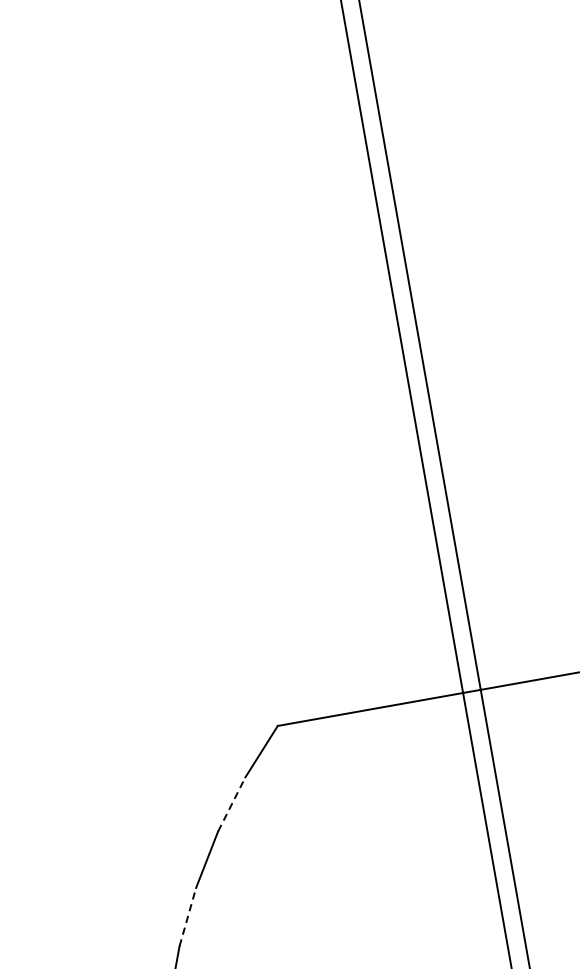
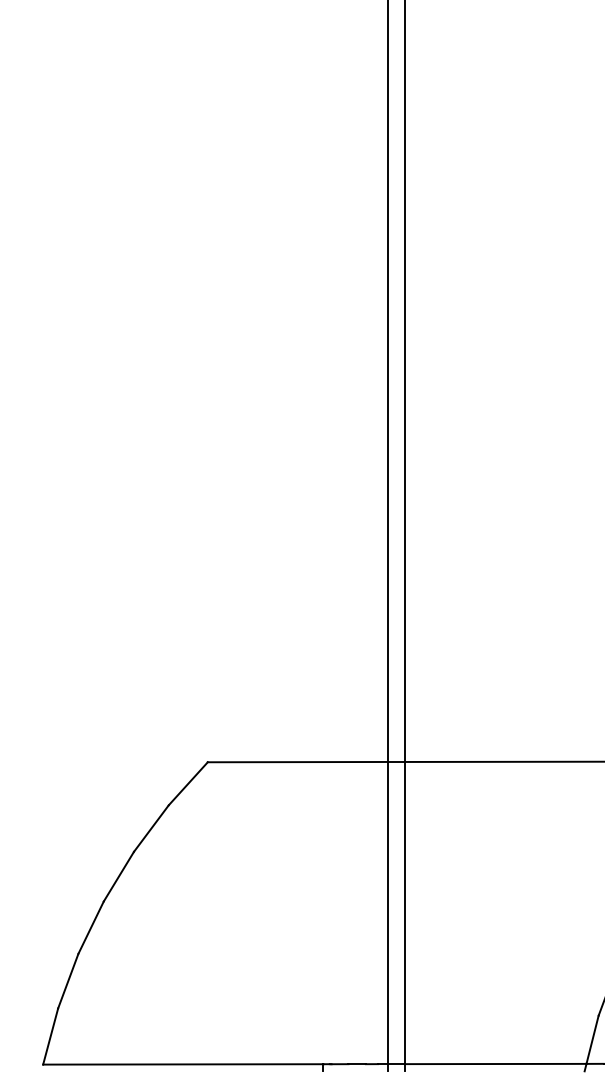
line: (231, 804) -> (151, 828), dashed -> solid
line: (188, 916) -> (91, 927), dashed -> solid

